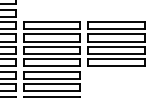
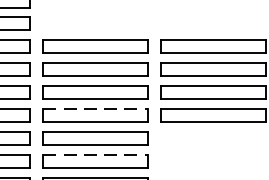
line: (52, 59) -> (96, 109), solid -> dashed
line: (52, 84) -> (96, 155), solid -> dashed

